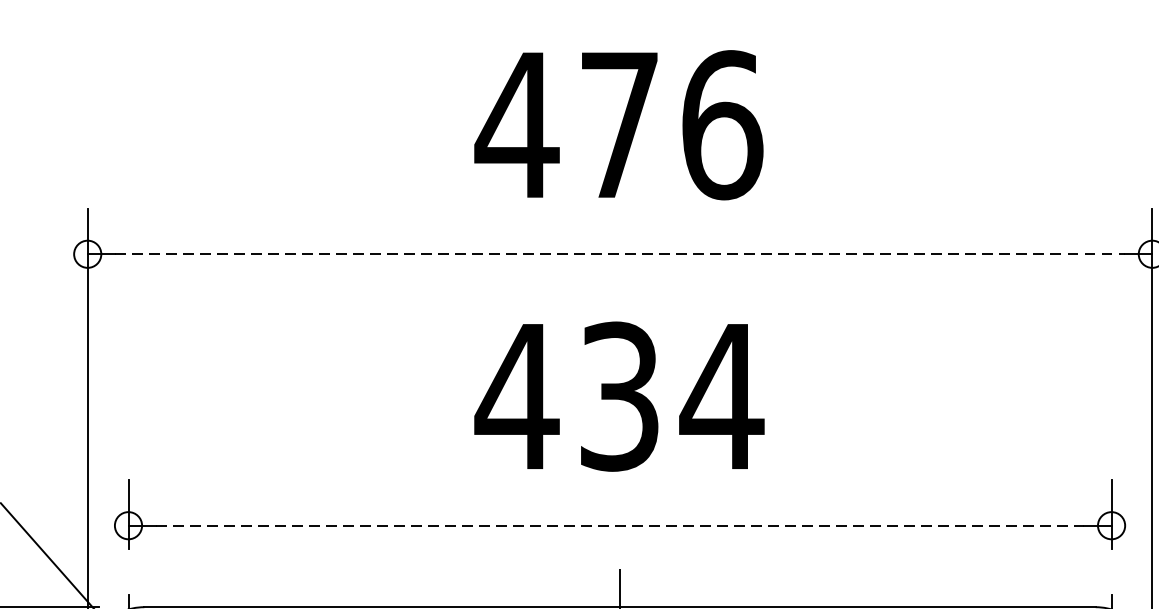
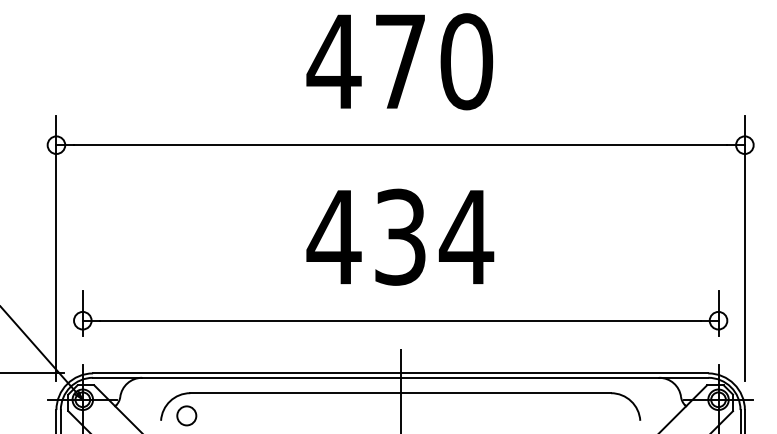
text: (721, 124) -> (466, 61), 476 -> 470
line: (619, 254) -> (400, 145), dashed -> solid
line: (621, 525) -> (401, 320), dashed -> solid

